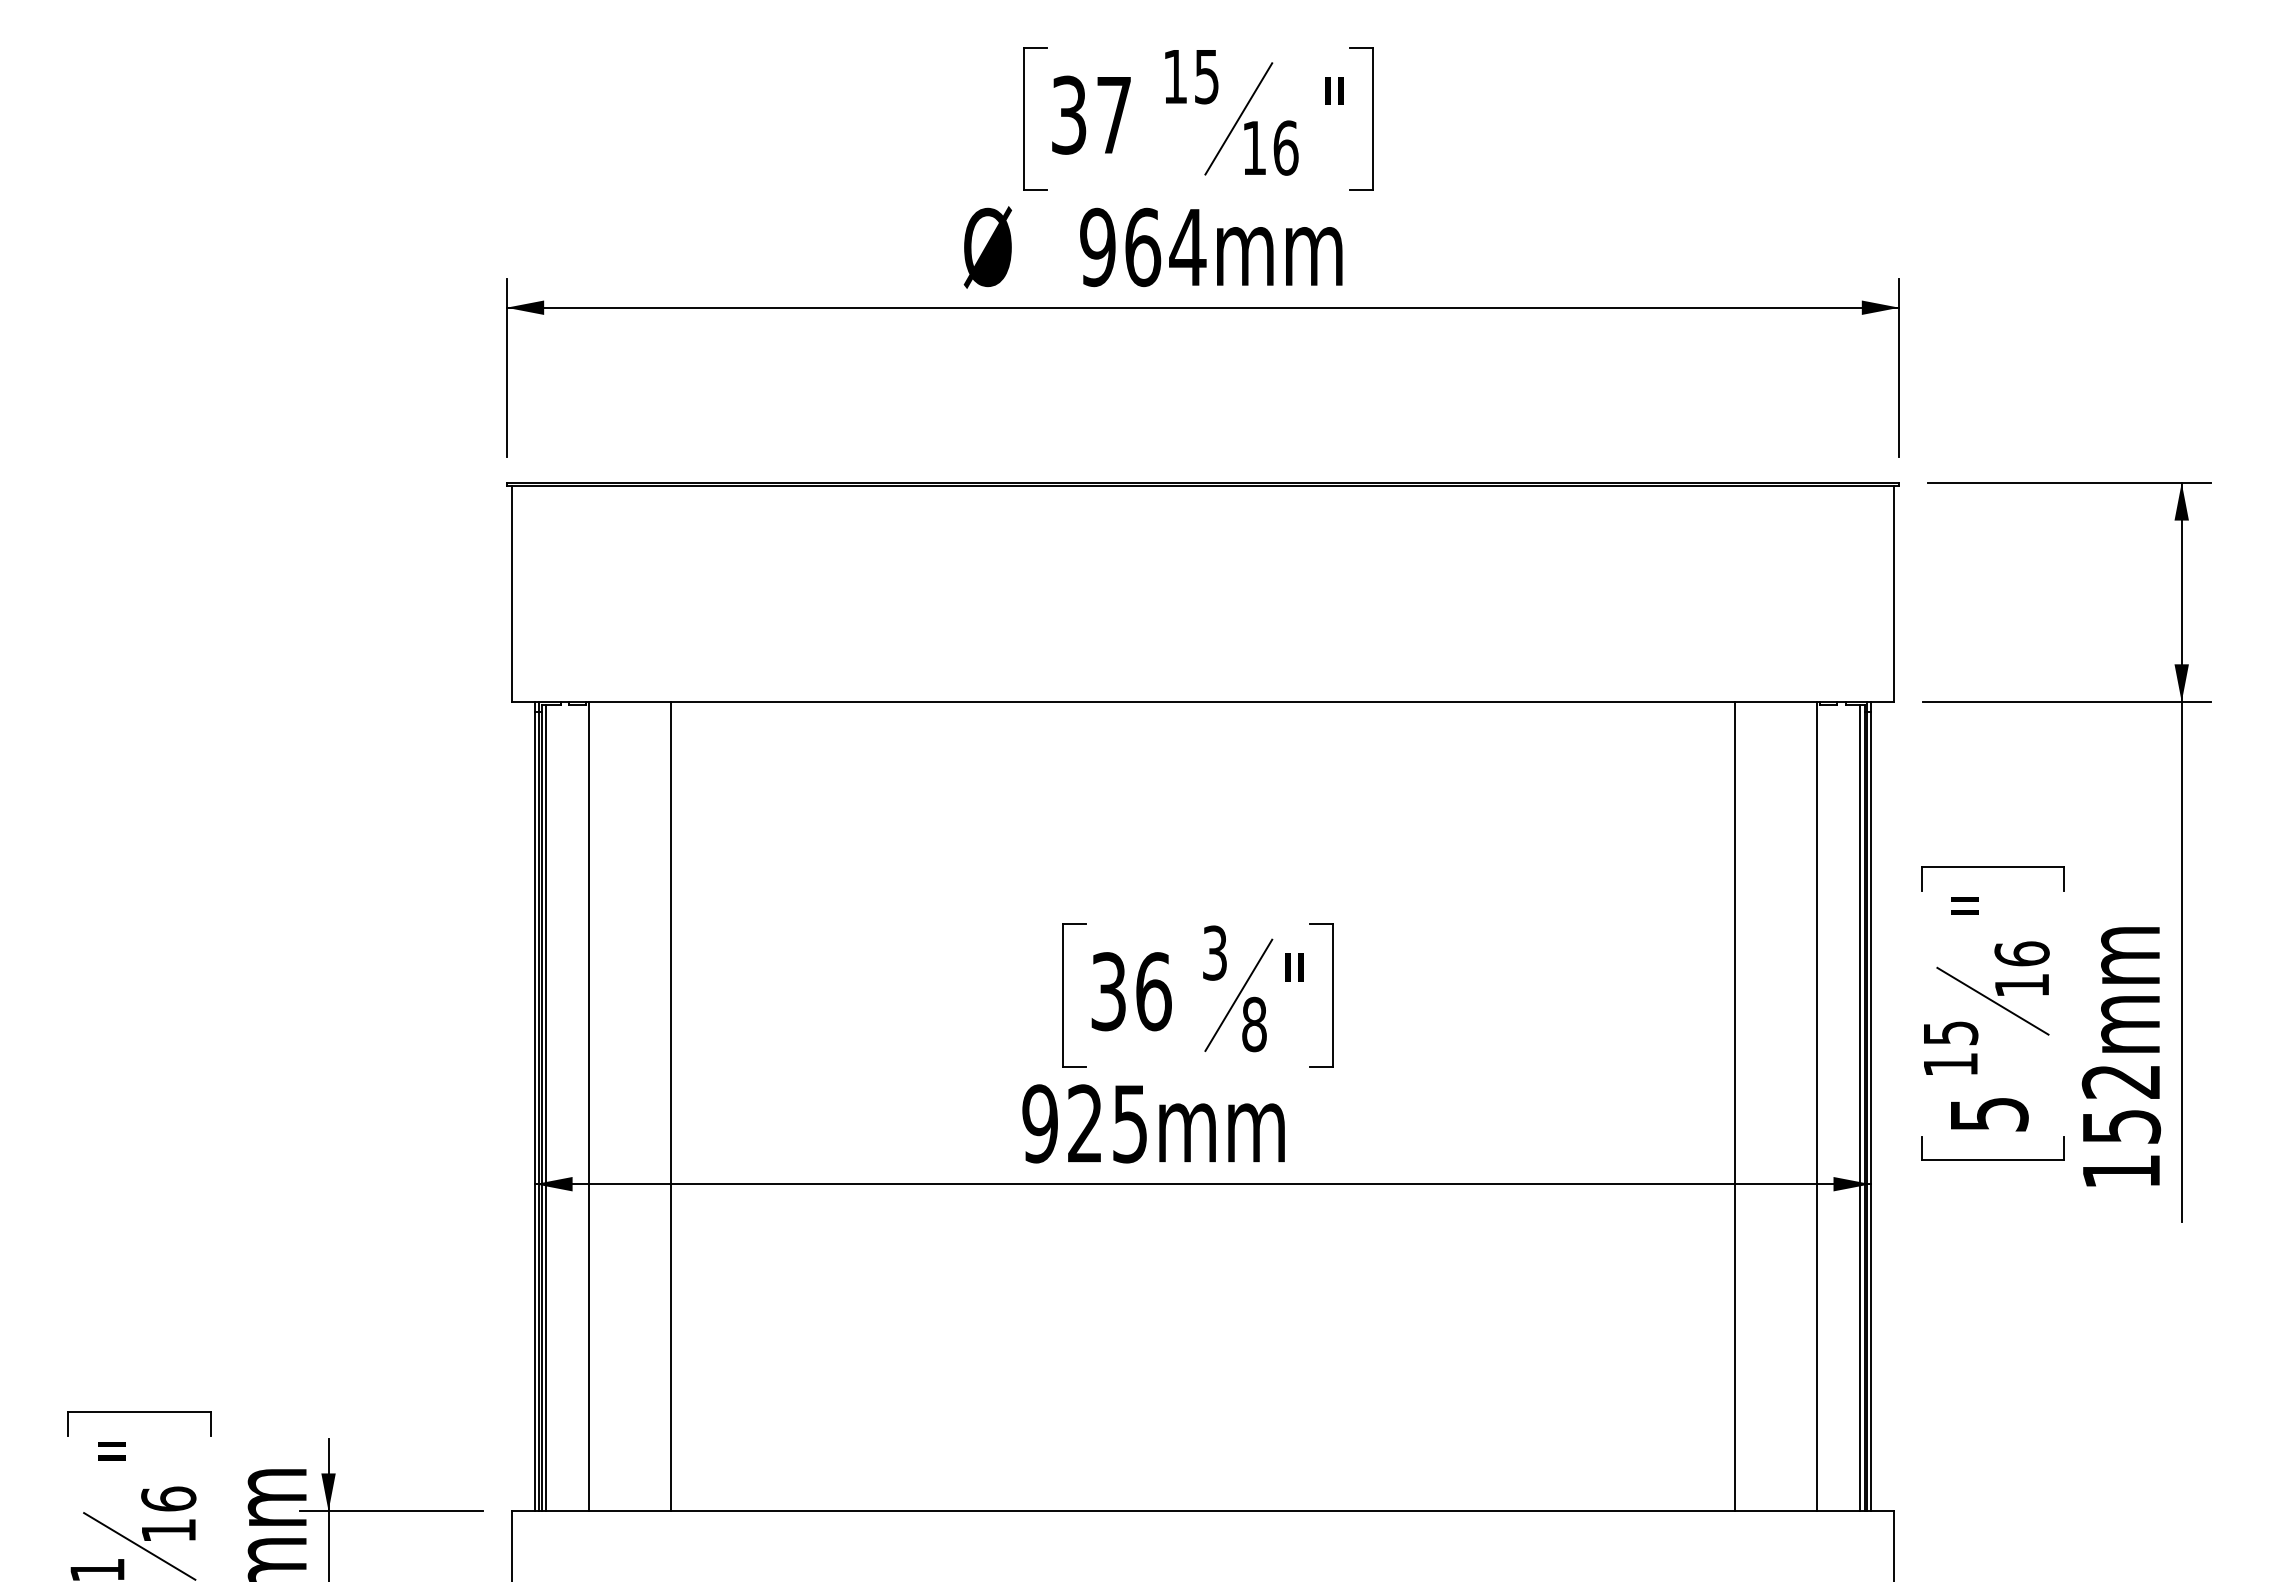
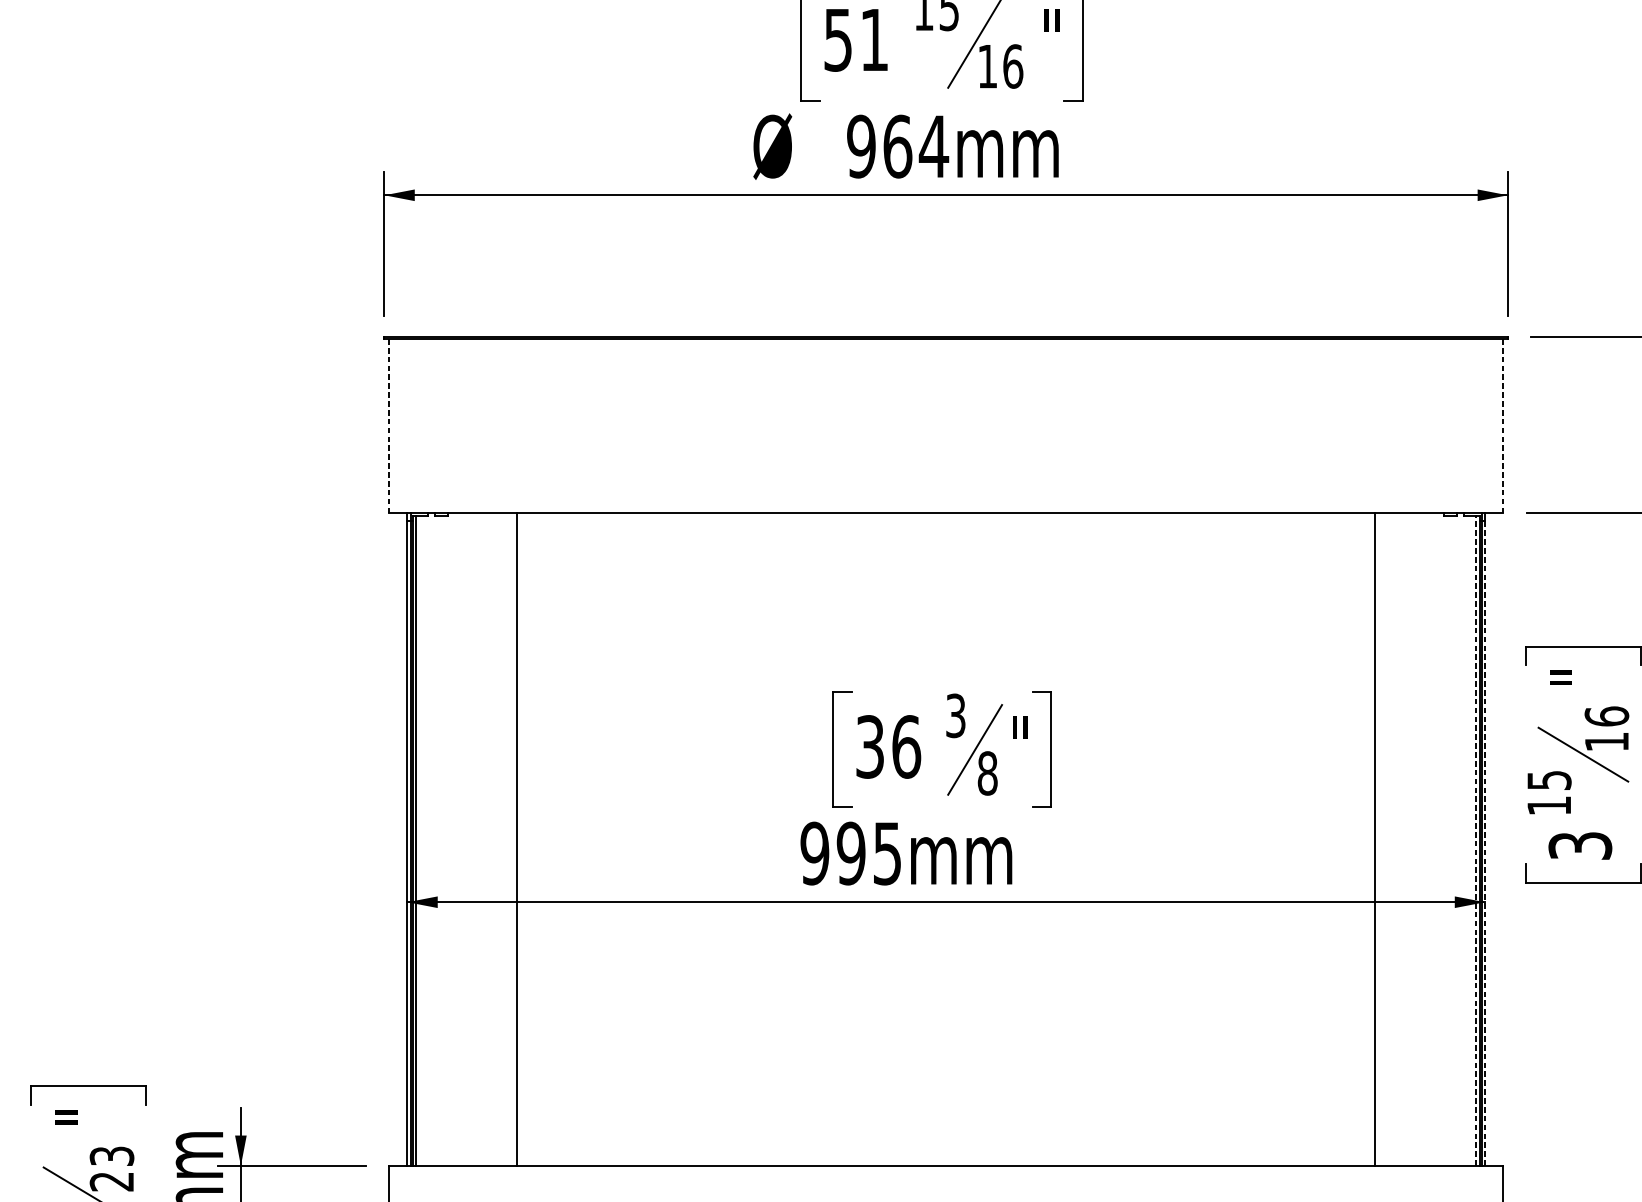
text: (1091, 114) -> (856, 39), 37 -> 51
line: (1893, 593) -> (1503, 425), solid -> dashed
line: (512, 594) -> (389, 426), solid -> dashed
line: (588, 1106) -> (450, 839), removed
line: (1817, 1106) -> (1441, 839), removed
line: (1860, 1107) -> (1476, 840), solid -> dashed
line: (1871, 1111) -> (1485, 843), solid -> dashed
text: (1988, 1114) -> (1579, 846), 5 -> 3
text: (1084, 1123) -> (850, 853), 925mm -> 995mm
text: (168, 1514) -> (111, 1168), 16 -> 23

